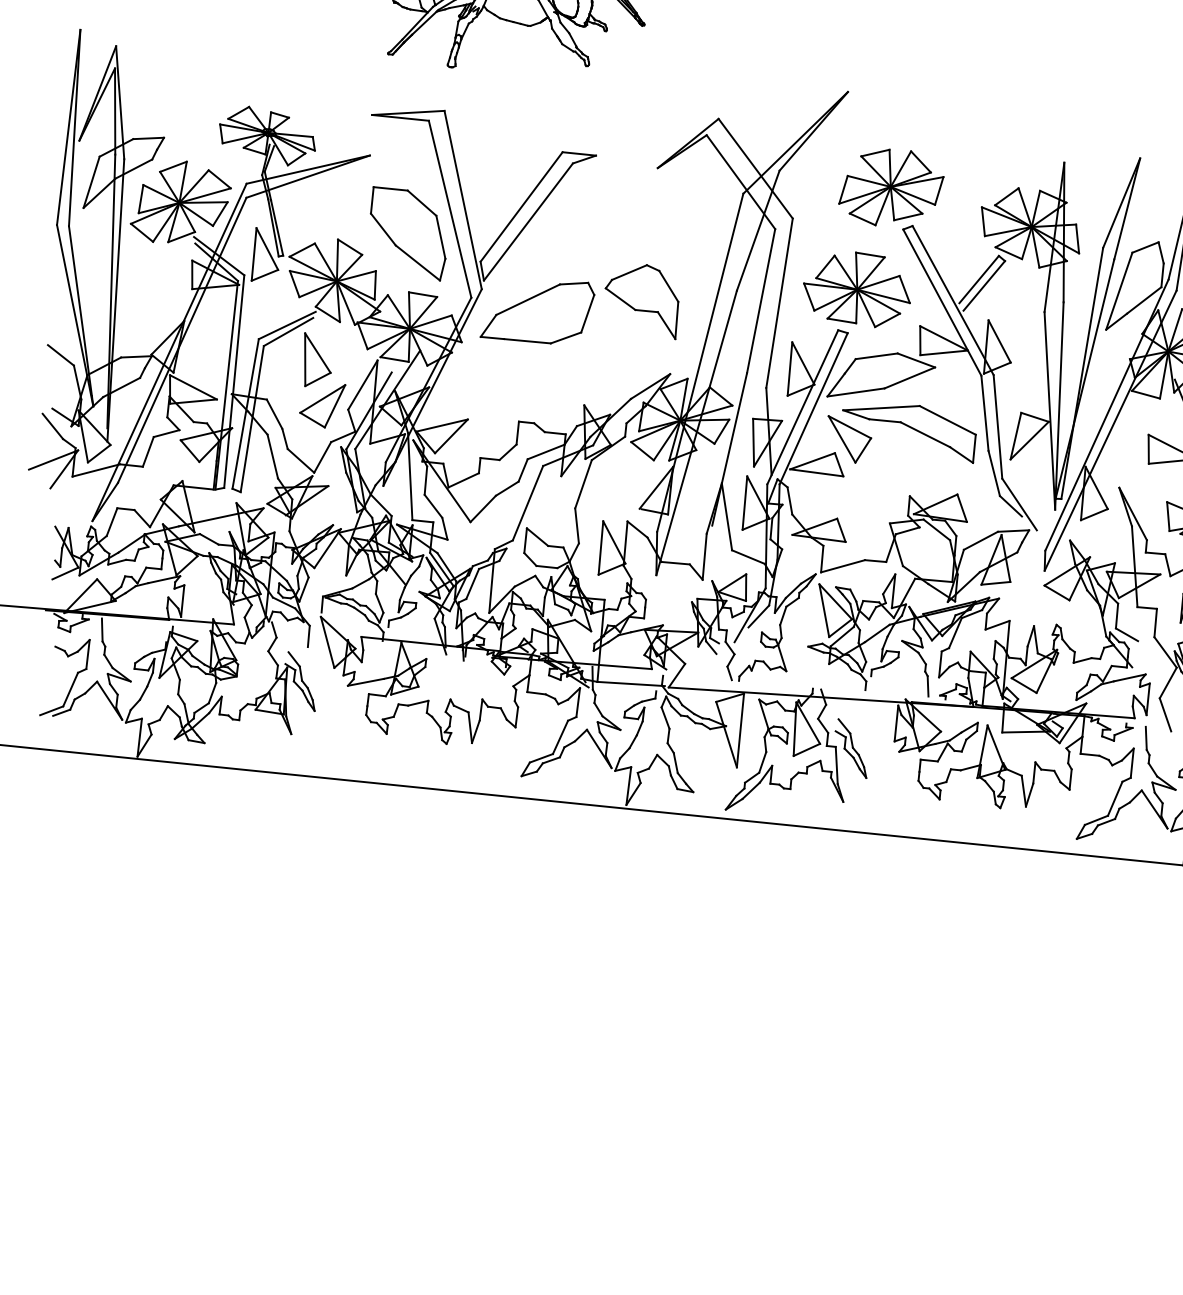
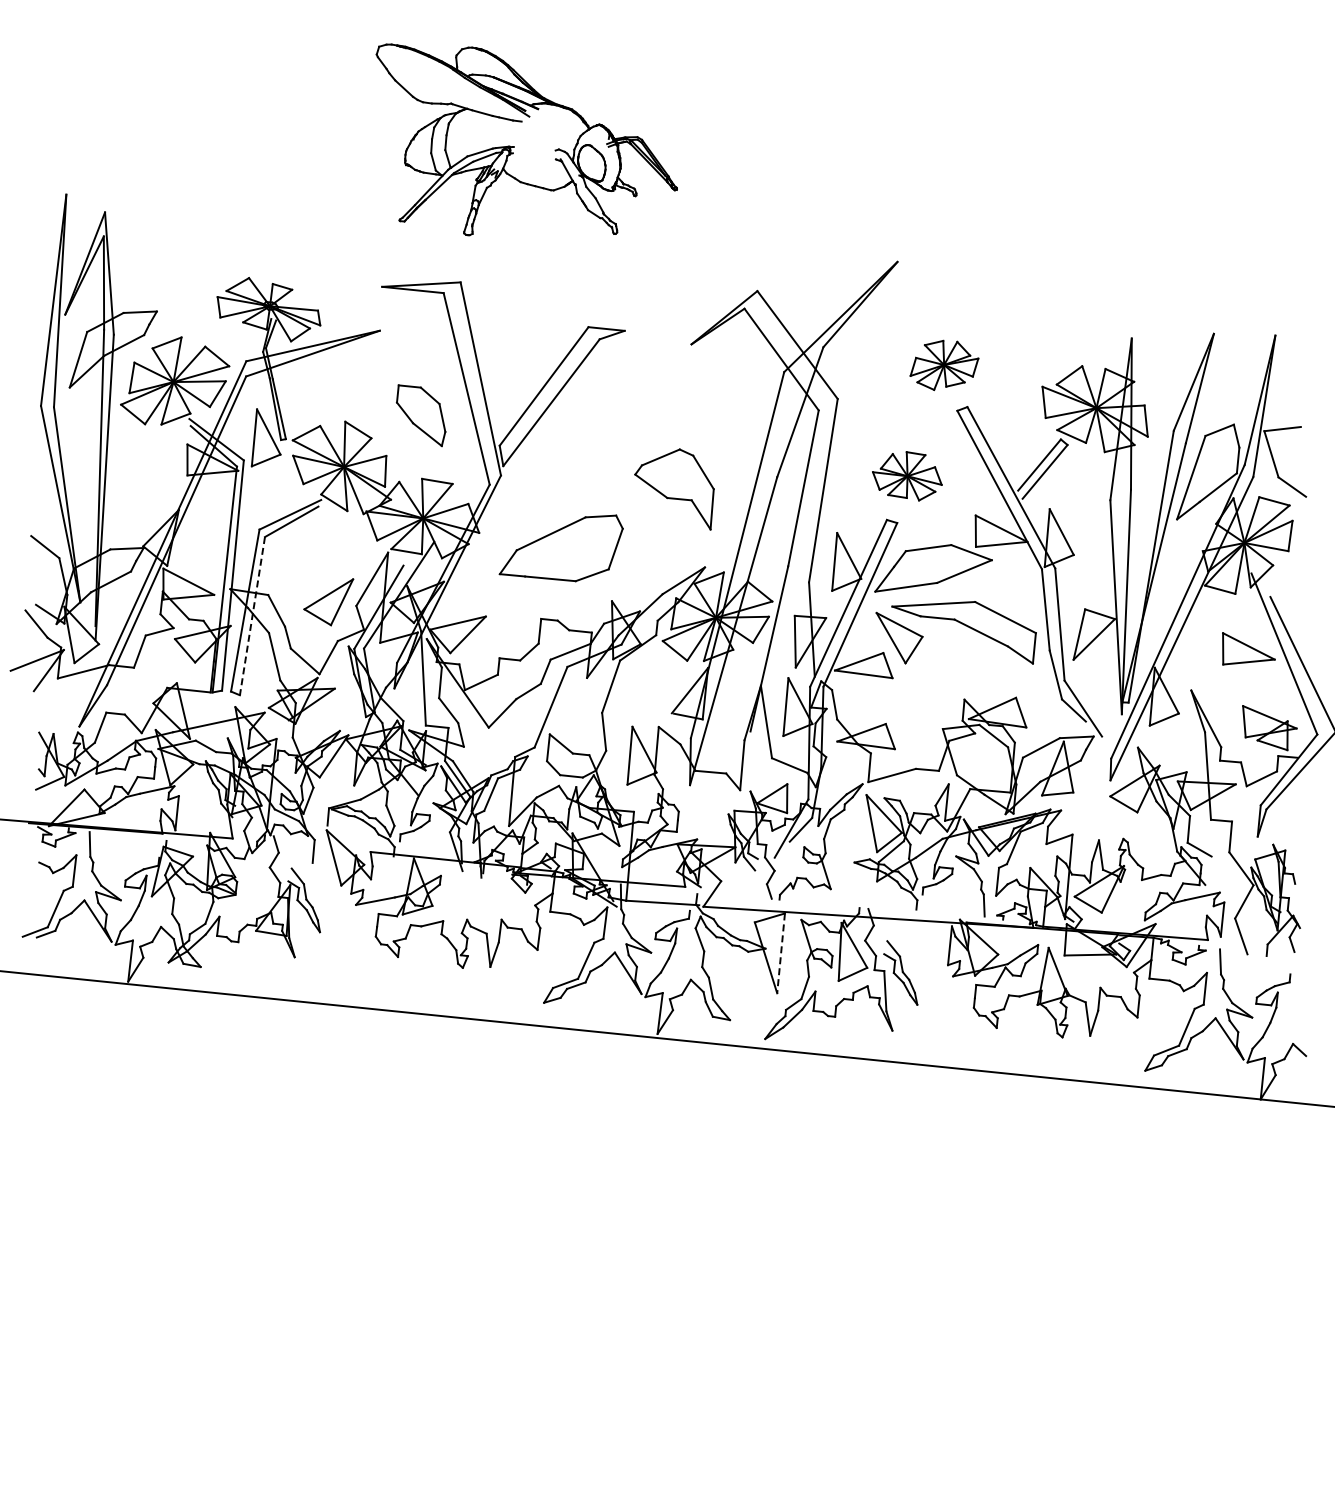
part: (891, 187) -> (944, 365), size x0.6
part: (407, 233) -> (420, 415), size x0.6
part: (857, 290) -> (907, 476), size x0.6
part: (536, 313) -> (560, 548), moved
part: (317, 359) -> (323, 551), removed
line: (252, 419) -> (252, 616), solid -> dashed
line: (740, 730) -> (781, 953), solid -> dashed

